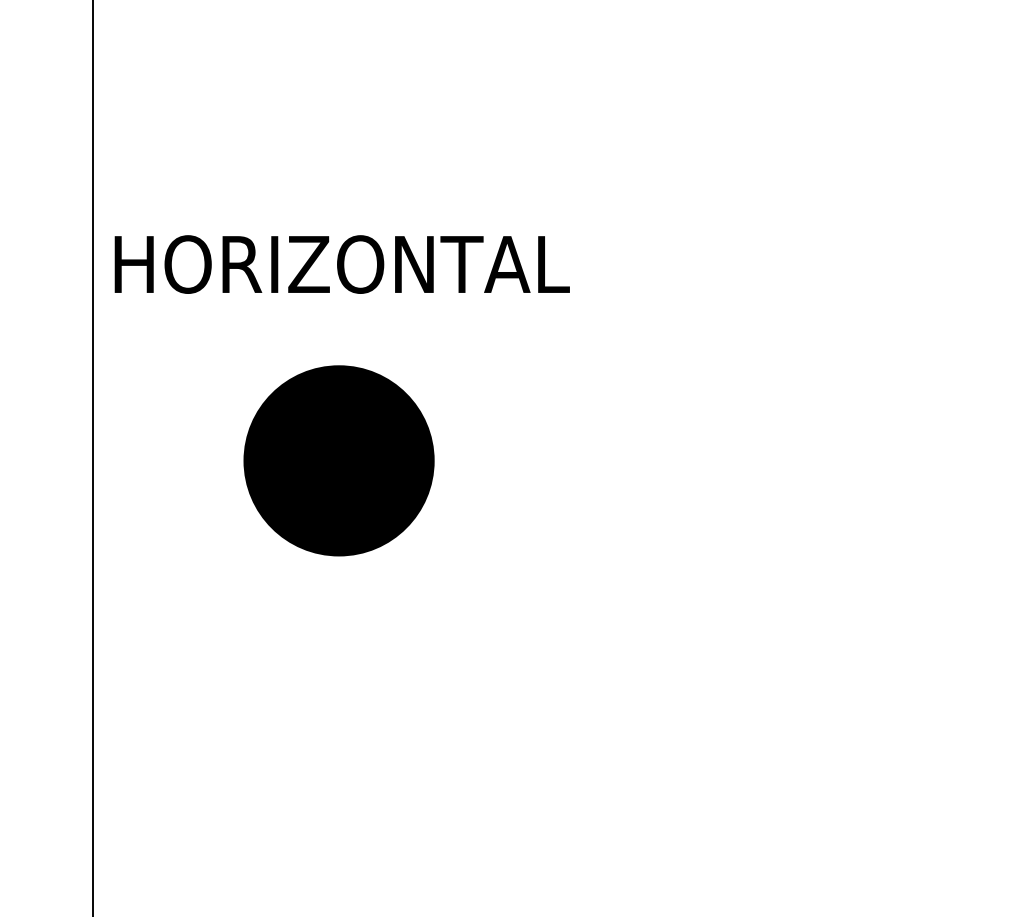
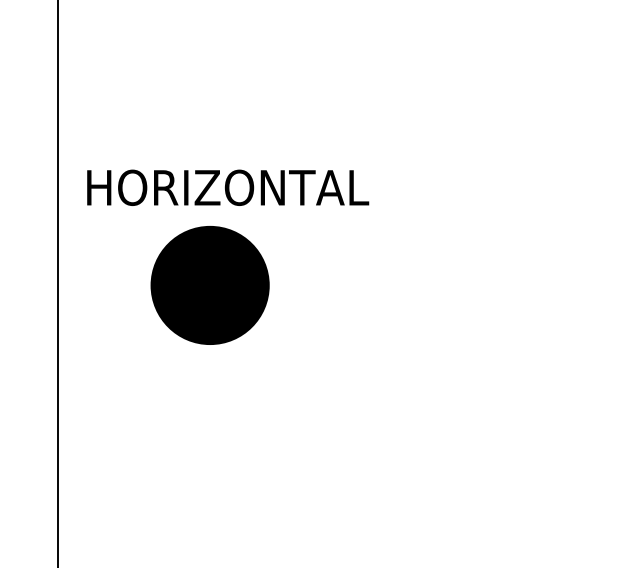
text: (342, 264) -> (228, 187), moved

